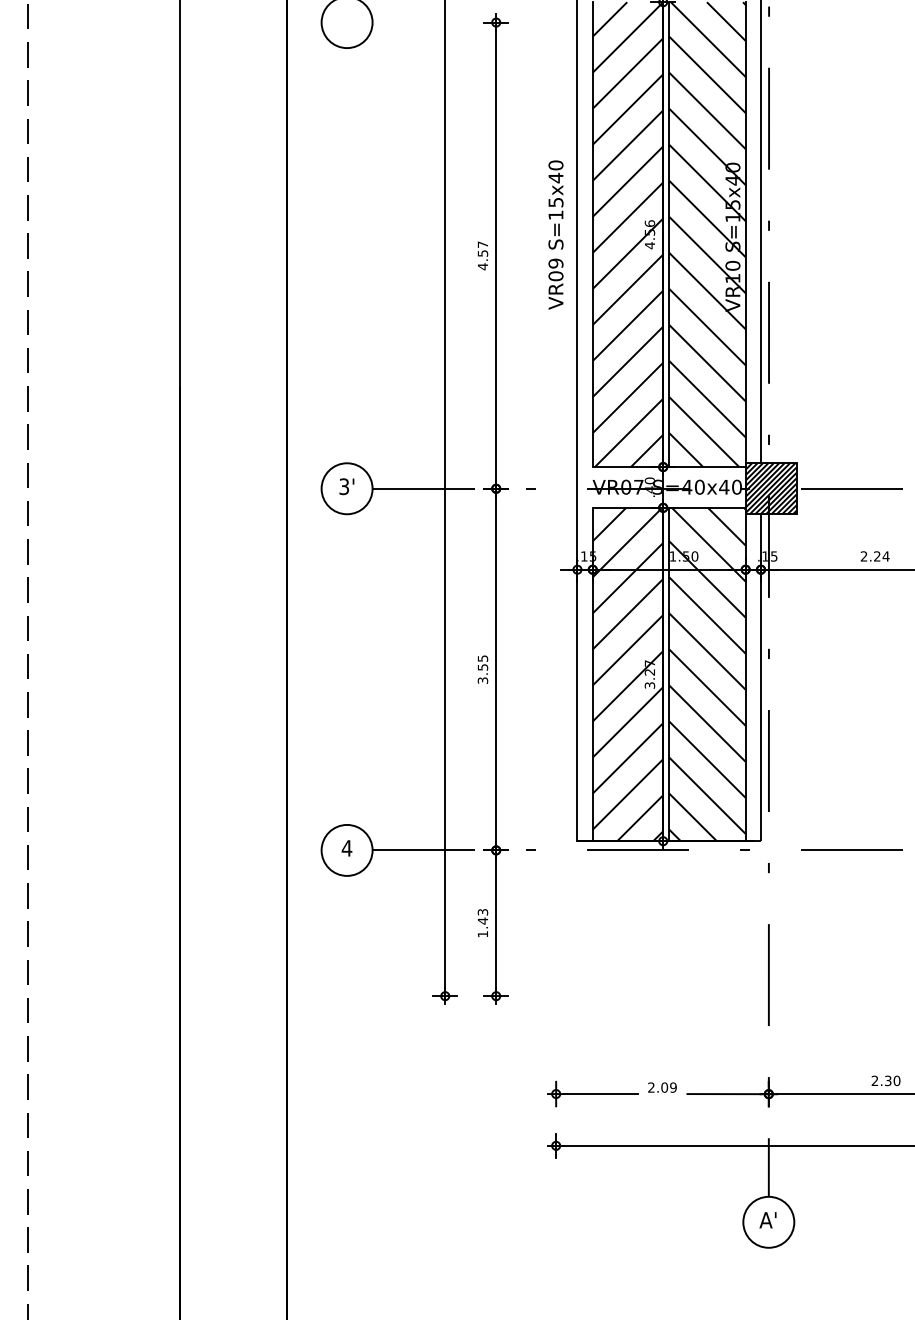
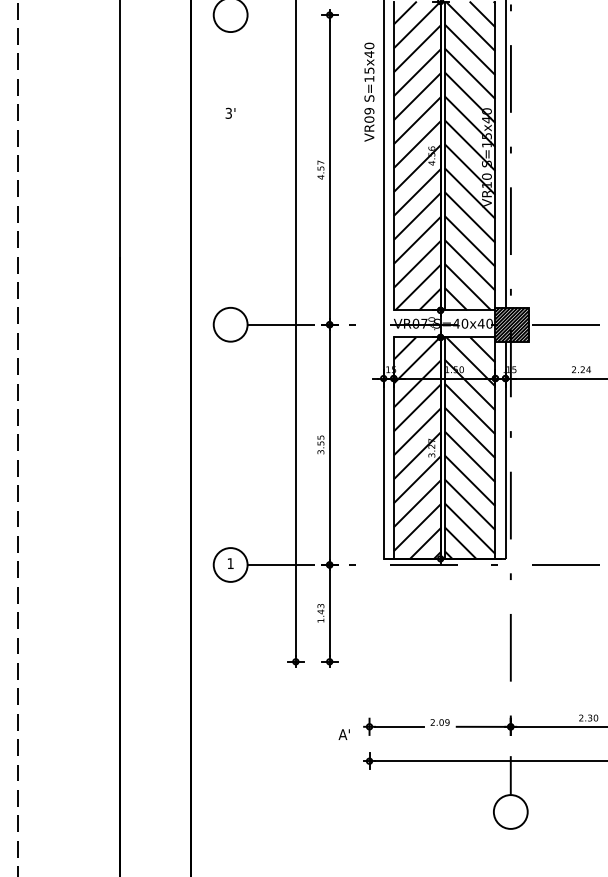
text: (556, 233) -> (369, 91), moved
text: (346, 485) -> (230, 112), moved
text: (346, 848) -> (230, 563), 4 -> 1
text: (766, 1220) -> (343, 734), moved

